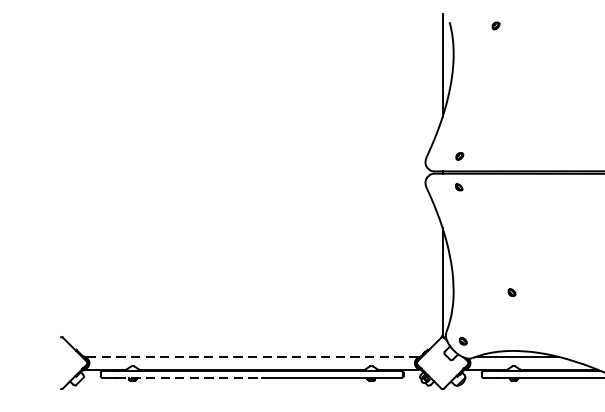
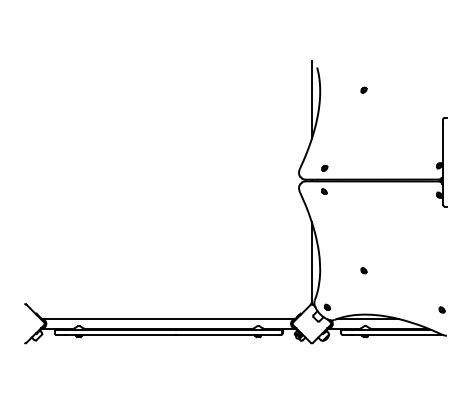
part: (495, 24) -> (363, 89), moved
line: (251, 357) -> (168, 319), dashed -> solid
line: (189, 378) -> (121, 335), dashed -> solid

